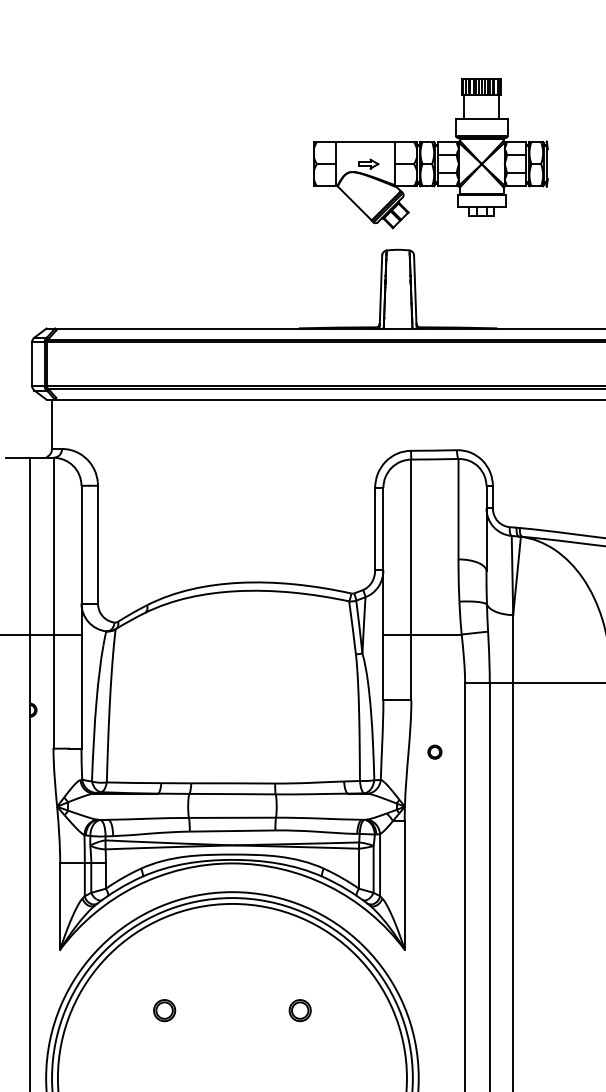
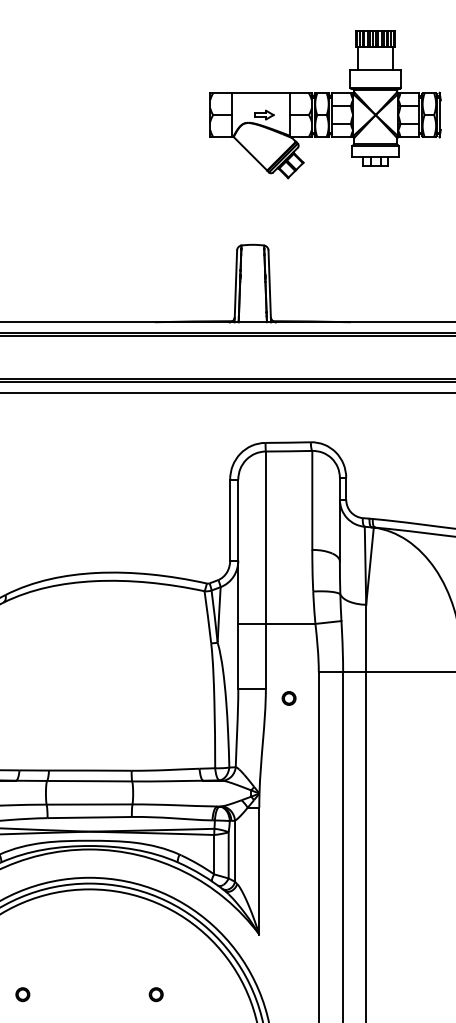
part: (430, 153) -> (325, 104), moved
circle: (434, 751) -> (288, 697), moved
circle: (164, 1010) -> (22, 994), size x0.62
circle: (299, 1010) -> (155, 994), size x0.62

